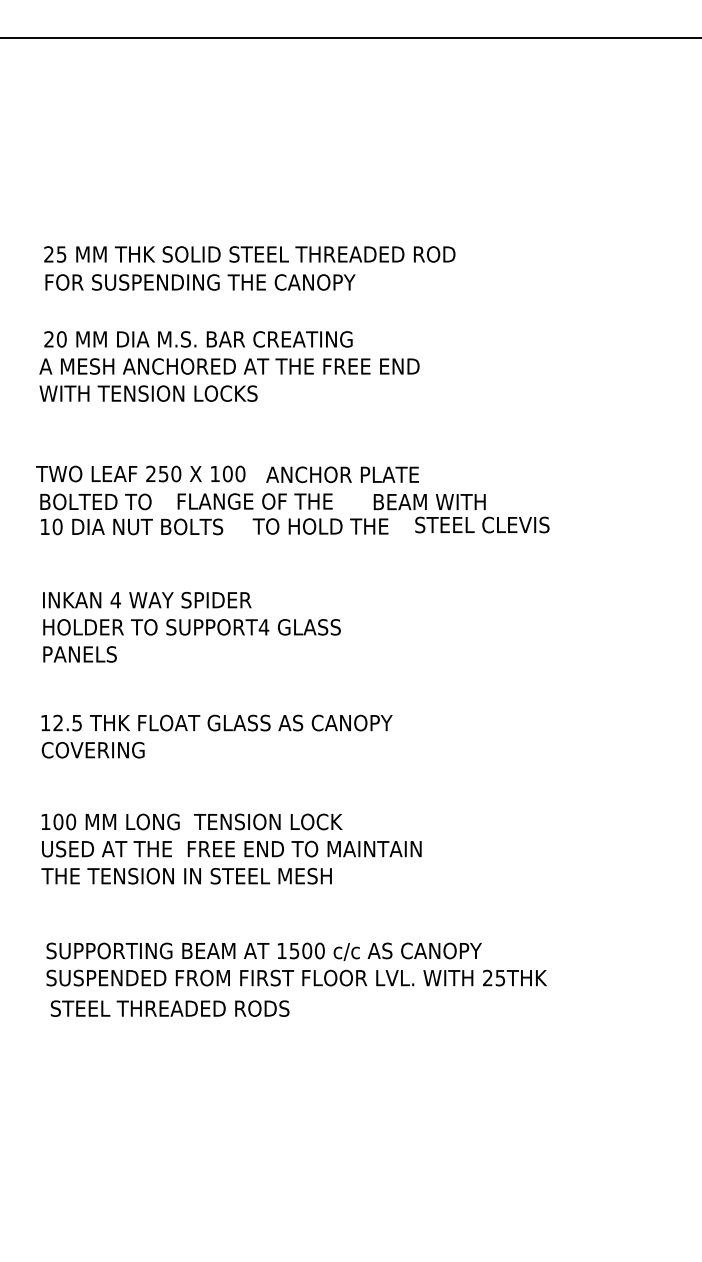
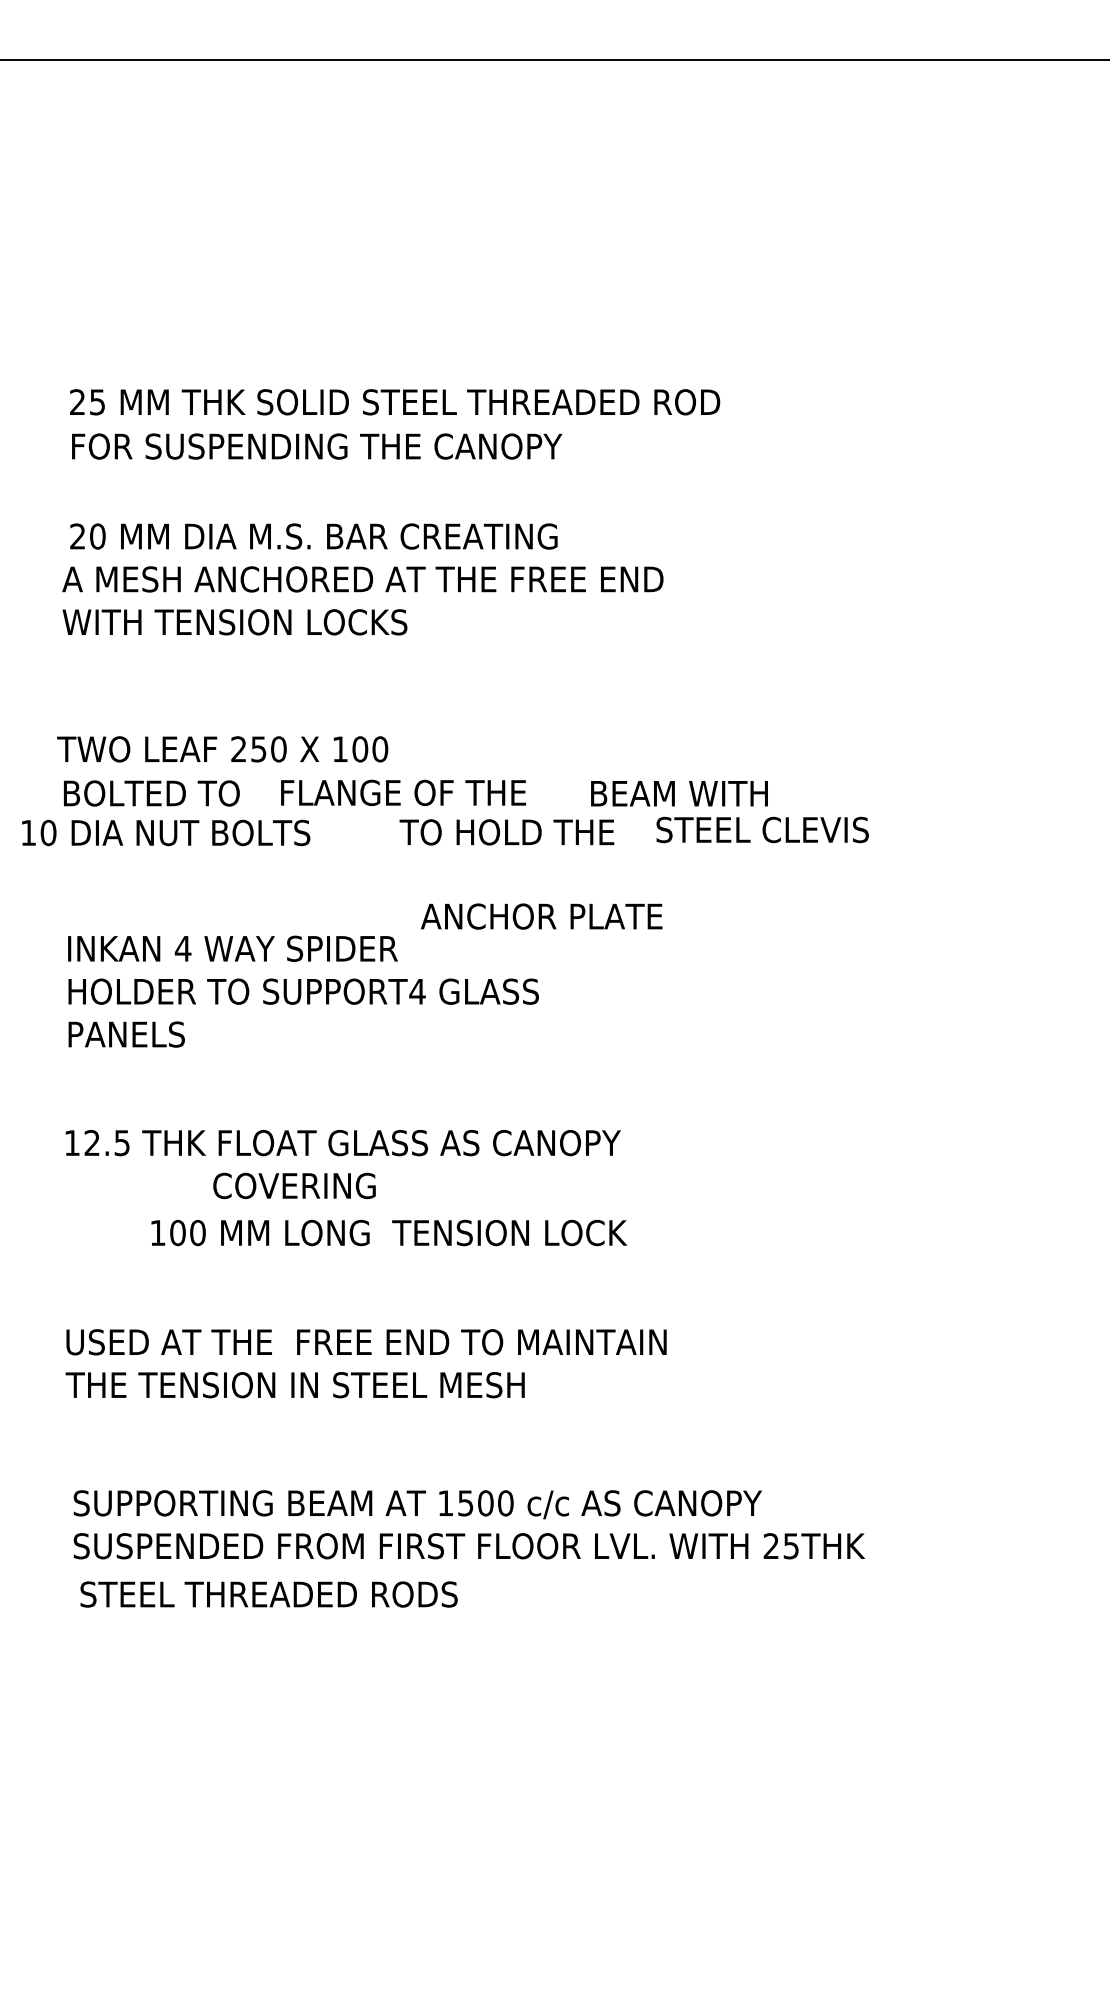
text: (342, 474) -> (541, 916), moved
text: (132, 526) -> (166, 832), moved
text: (92, 750) -> (293, 1186), moved
text: (191, 821) -> (388, 1232), moved

